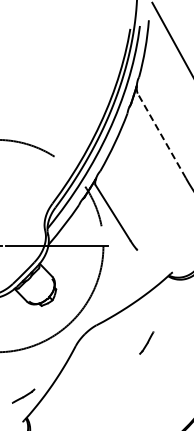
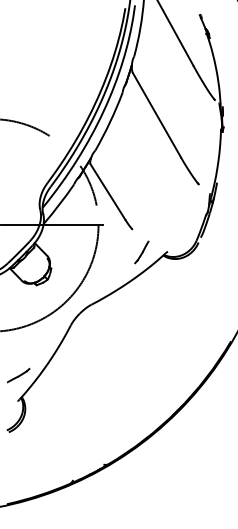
line: (161, 136) -> (156, 115), dashed -> solid
line: (146, 343) -> (141, 252), moved

